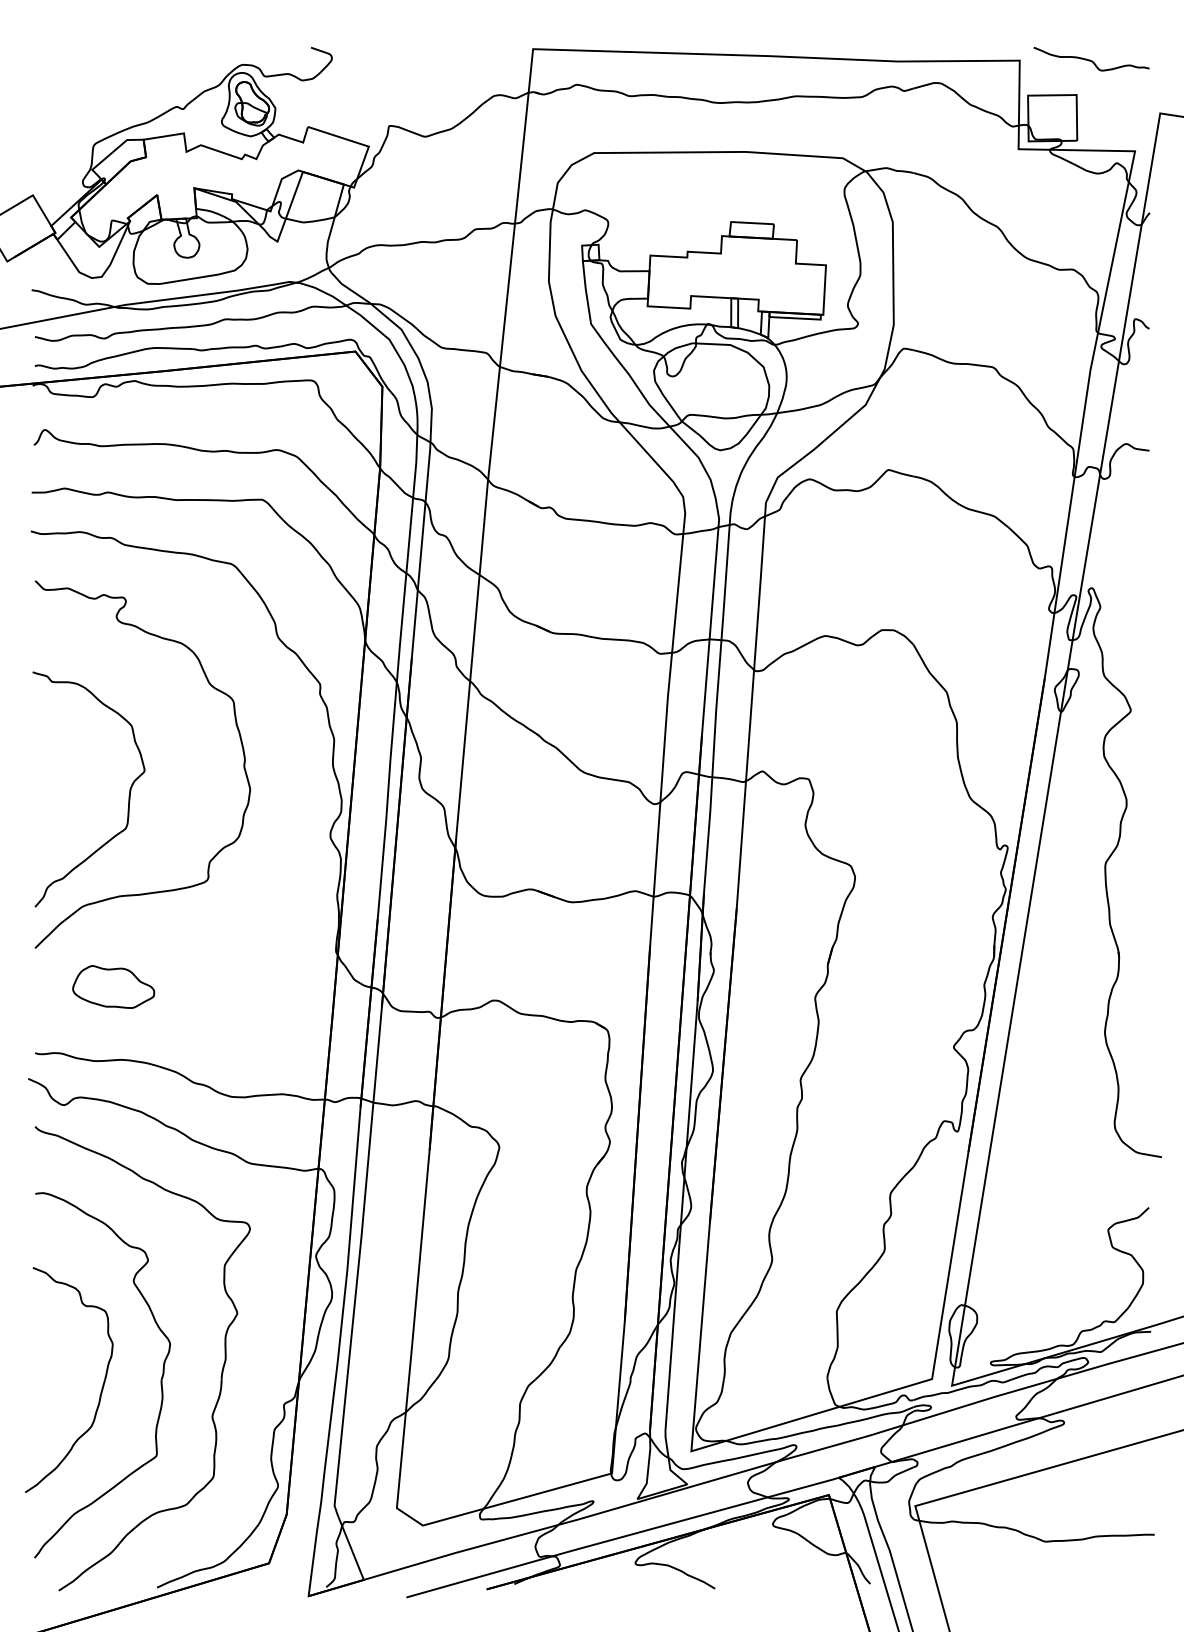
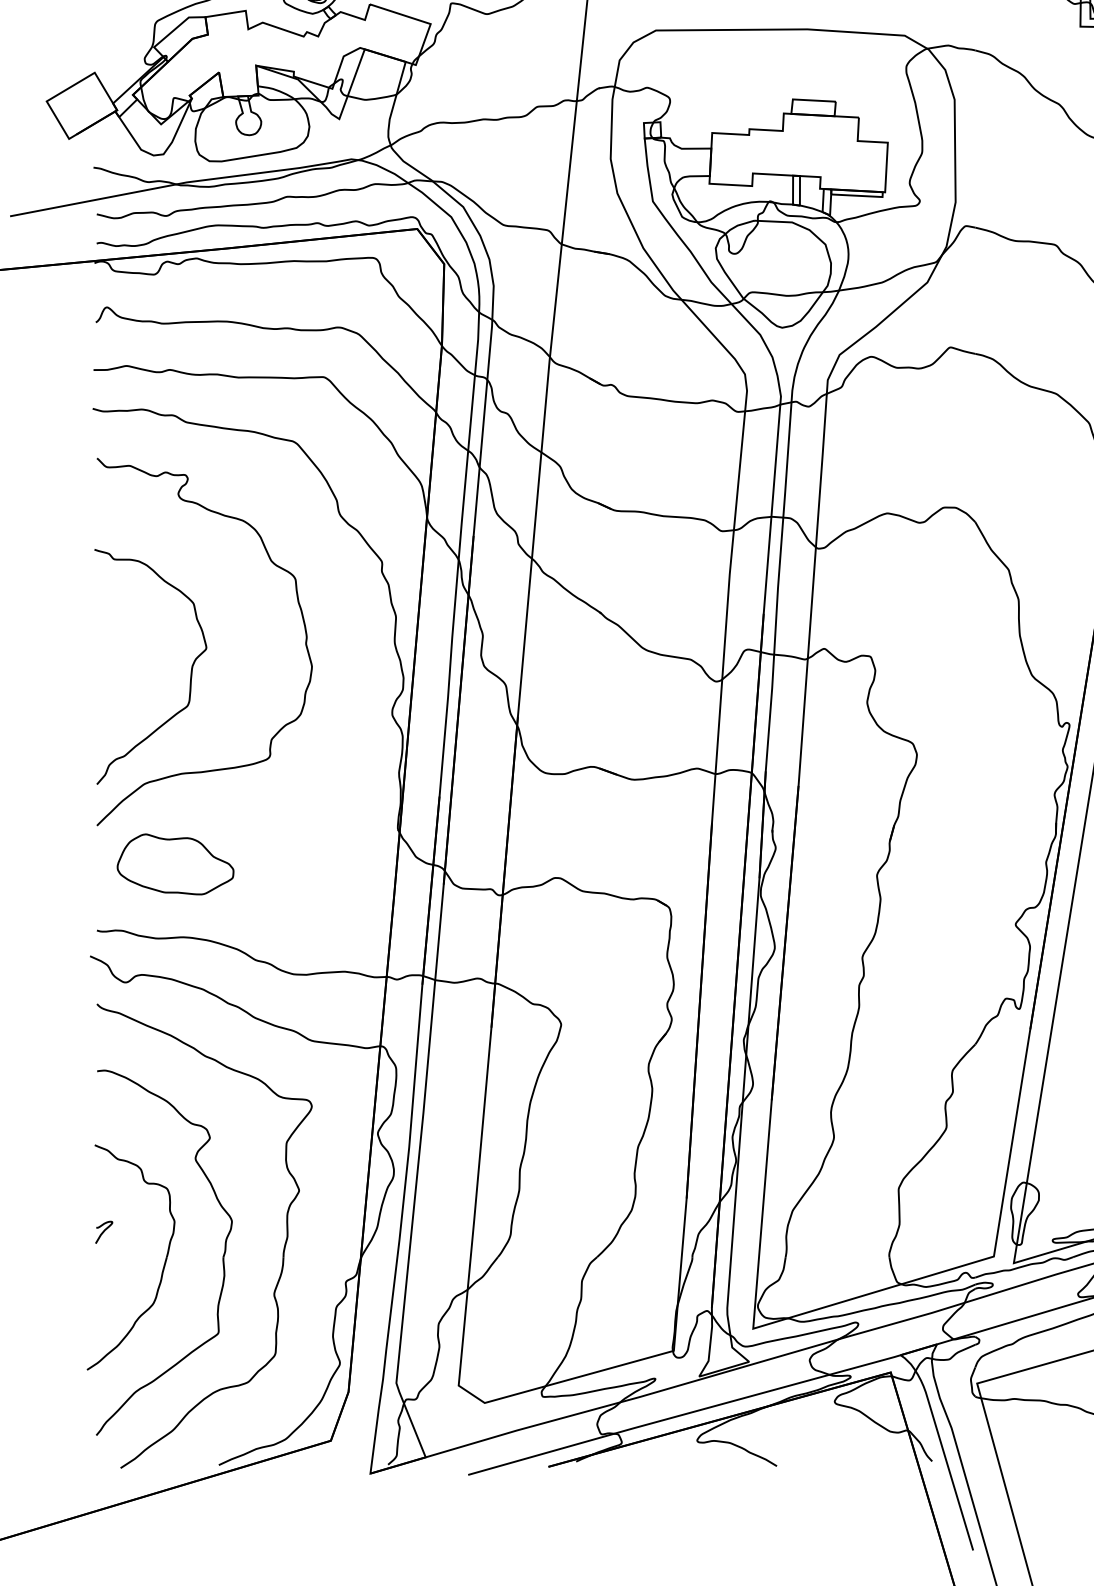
part: (113, 986) -> (175, 863), size x1.43
curve: (42, 1354) -> (104, 1231), added

